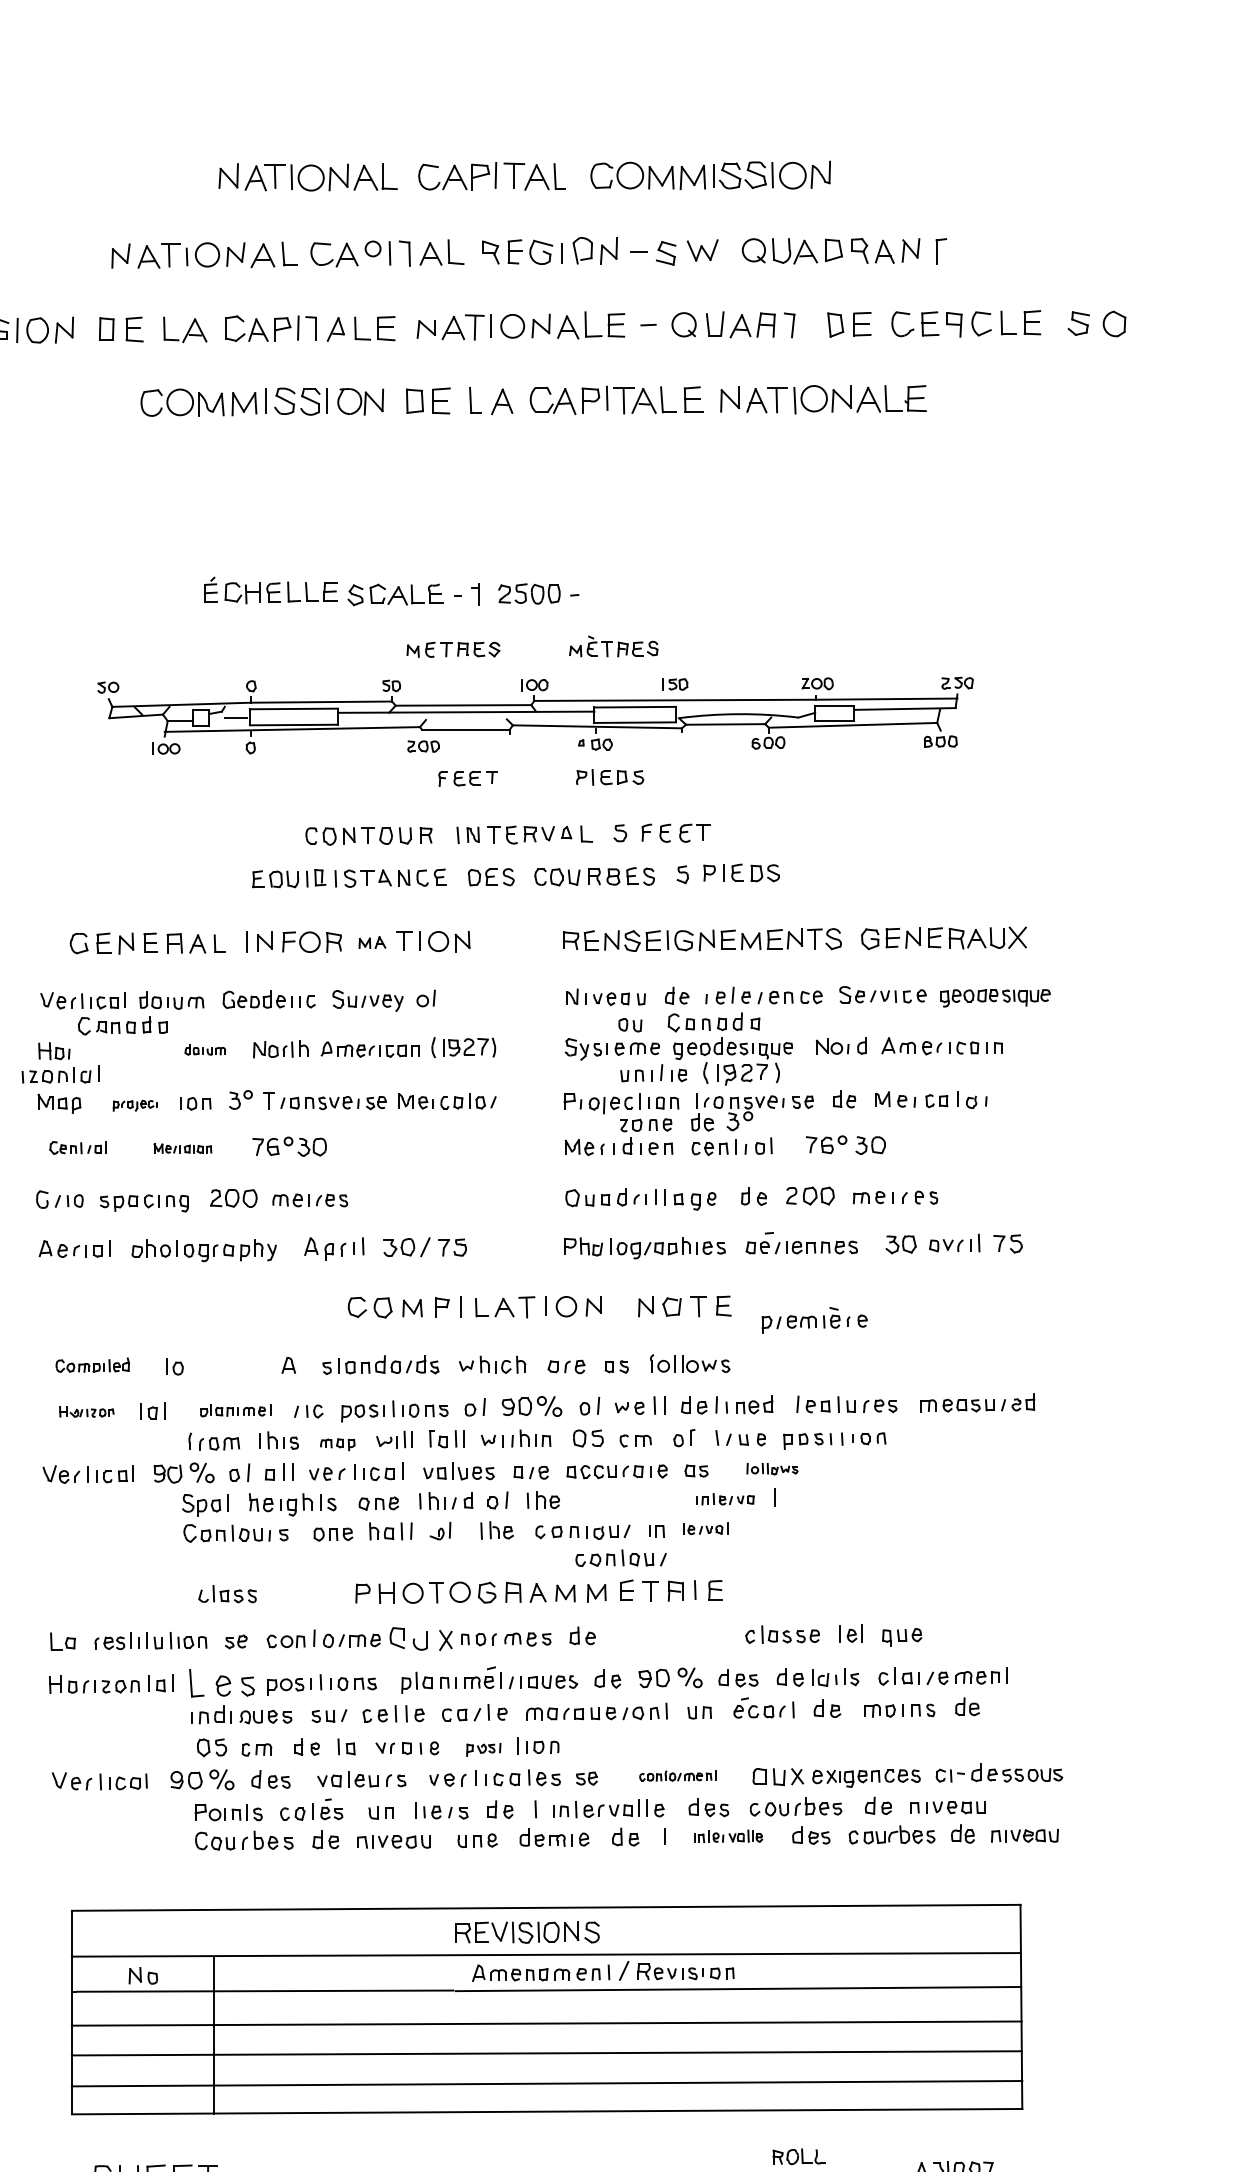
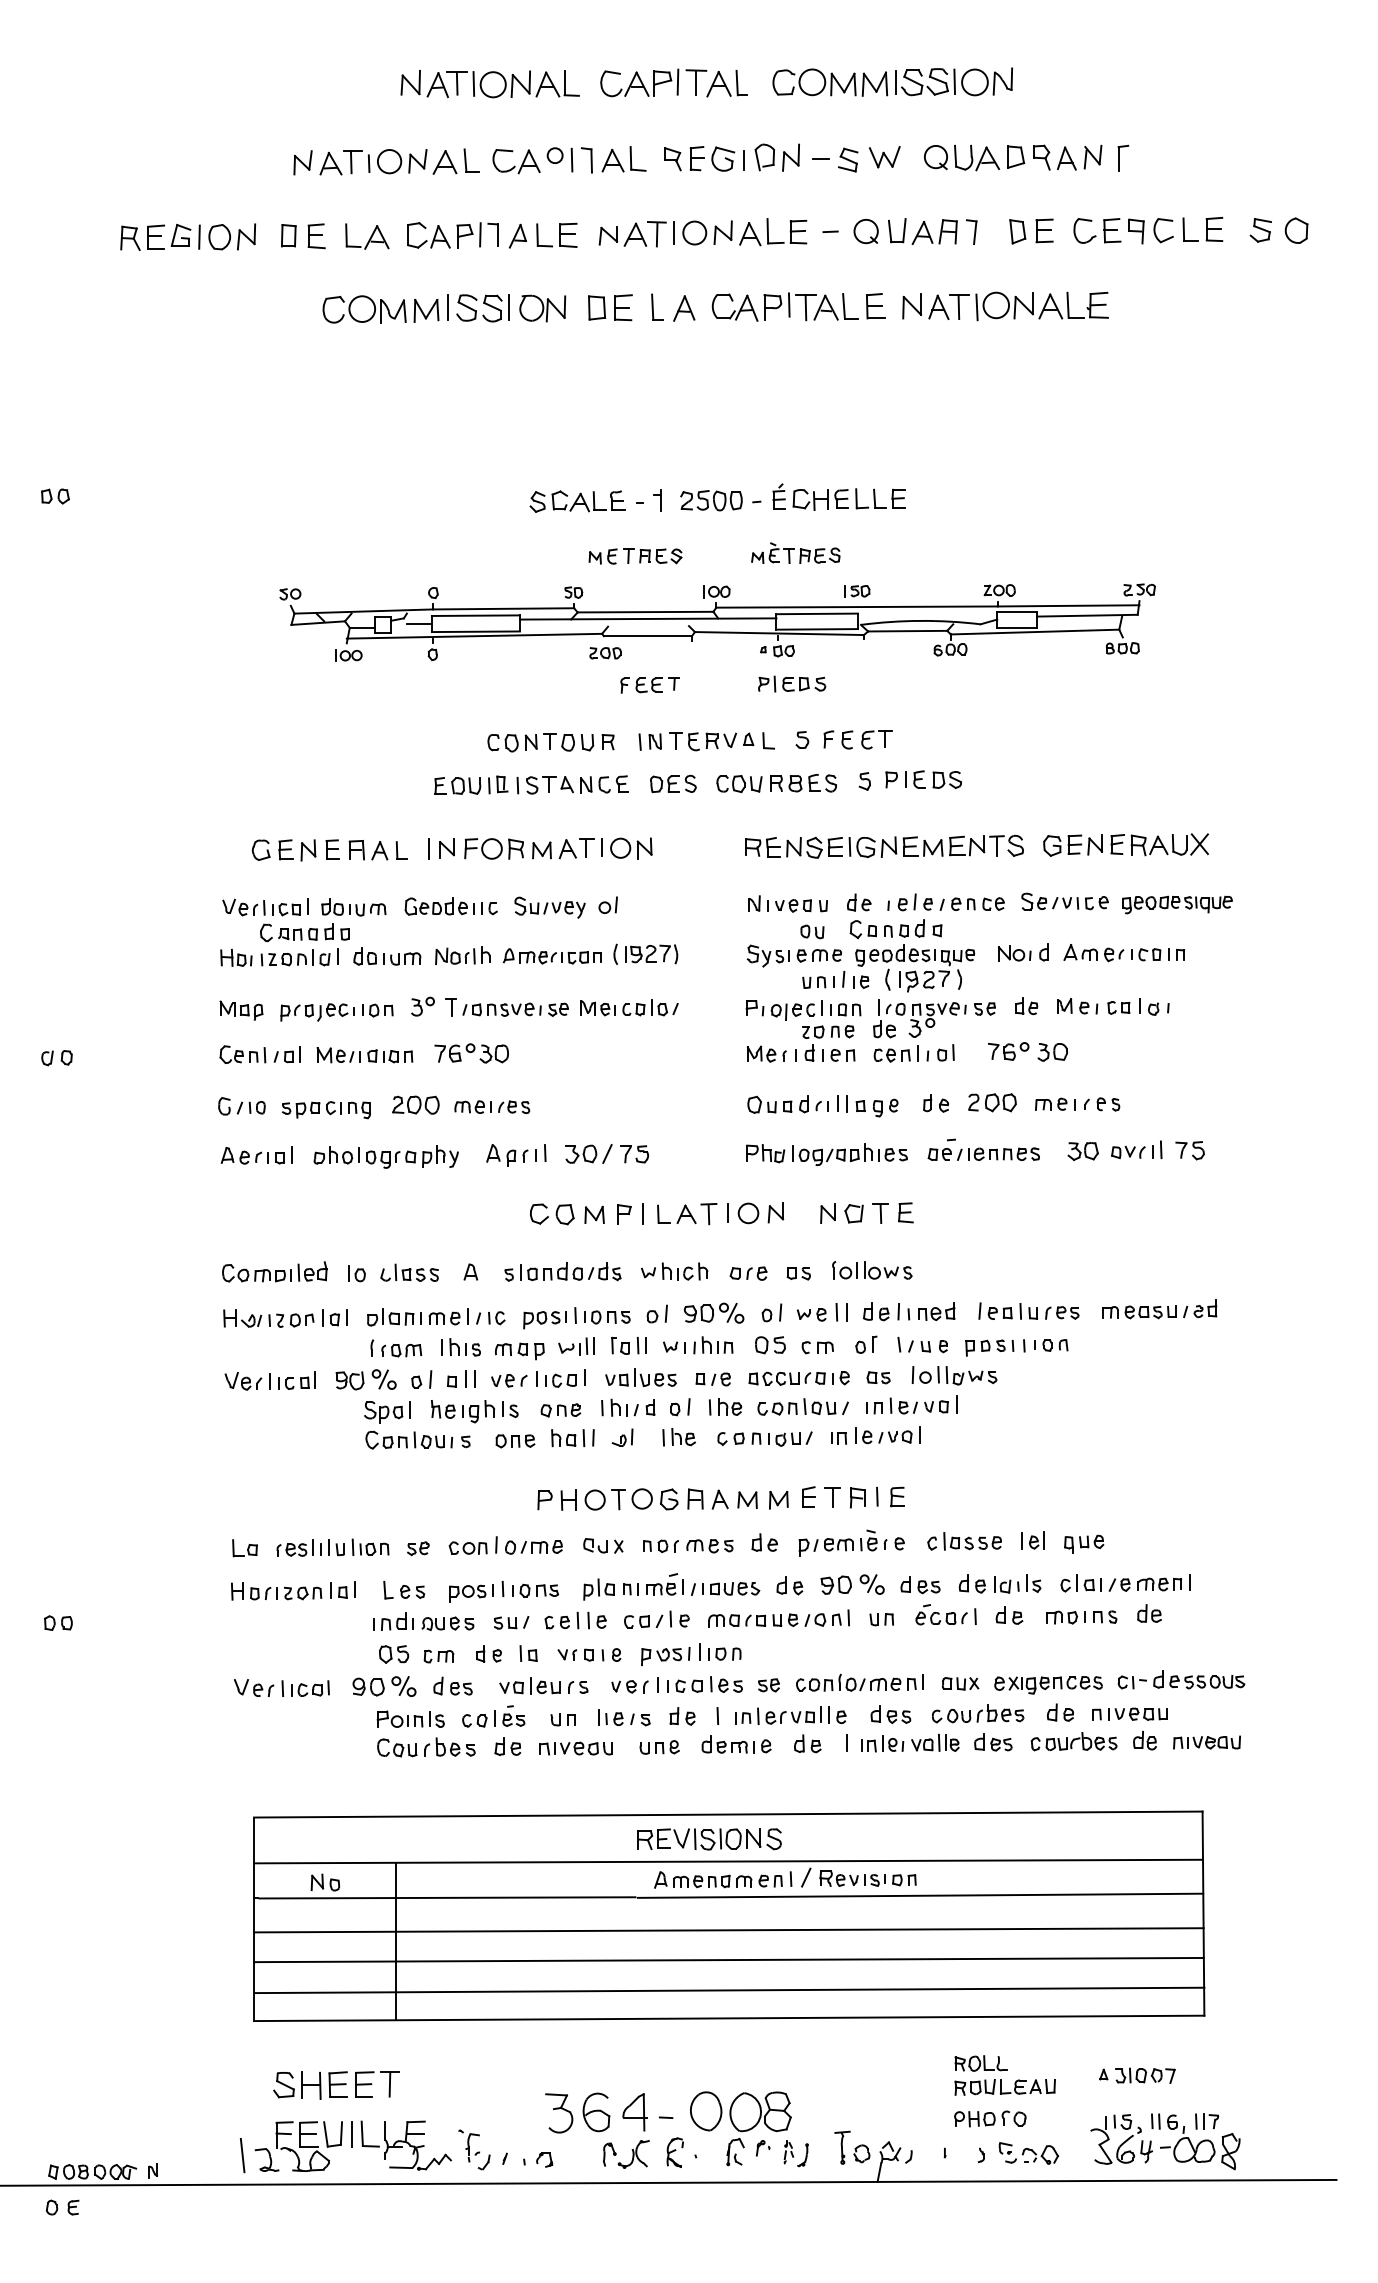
part: (270, 589) -> (838, 496), moved
part: (372, 942) -> (554, 849), size x1.67
part: (205, 1049) -> (387, 956), size x1.67
part: (60, 1074) -> (299, 957), moved
part: (135, 1105) -> (317, 1012), size x1.67
part: (77, 1147) -> (259, 1054), size x1.43
part: (182, 1148) -> (364, 1055), size x1.67
part: (814, 1319) -> (851, 1542), moved
part: (92, 1364) -> (274, 1271), size x1.43
part: (235, 1410) -> (417, 1317), size x1.43
part: (86, 1411) -> (268, 1318), size x1.67
part: (337, 1444) -> (519, 1351), size x1.43
part: (772, 1468) -> (954, 1375), size x1.67
part: (725, 1498) -> (907, 1405), size x1.43
part: (705, 1528) -> (887, 1435), size x1.43
part: (620, 1557) -> (802, 1406), moved
part: (227, 1593) -> (409, 1272), moved
part: (421, 1638) -> (603, 1545), size x0.62
part: (222, 1683) -> (404, 1590), size x0.62
part: (483, 1749) -> (665, 1656), size x1.43
part: (677, 1775) -> (859, 1682), size x1.67
part: (778, 1776) -> (960, 1683), size x0.71
part: (728, 1835) -> (910, 1742), size x1.43

